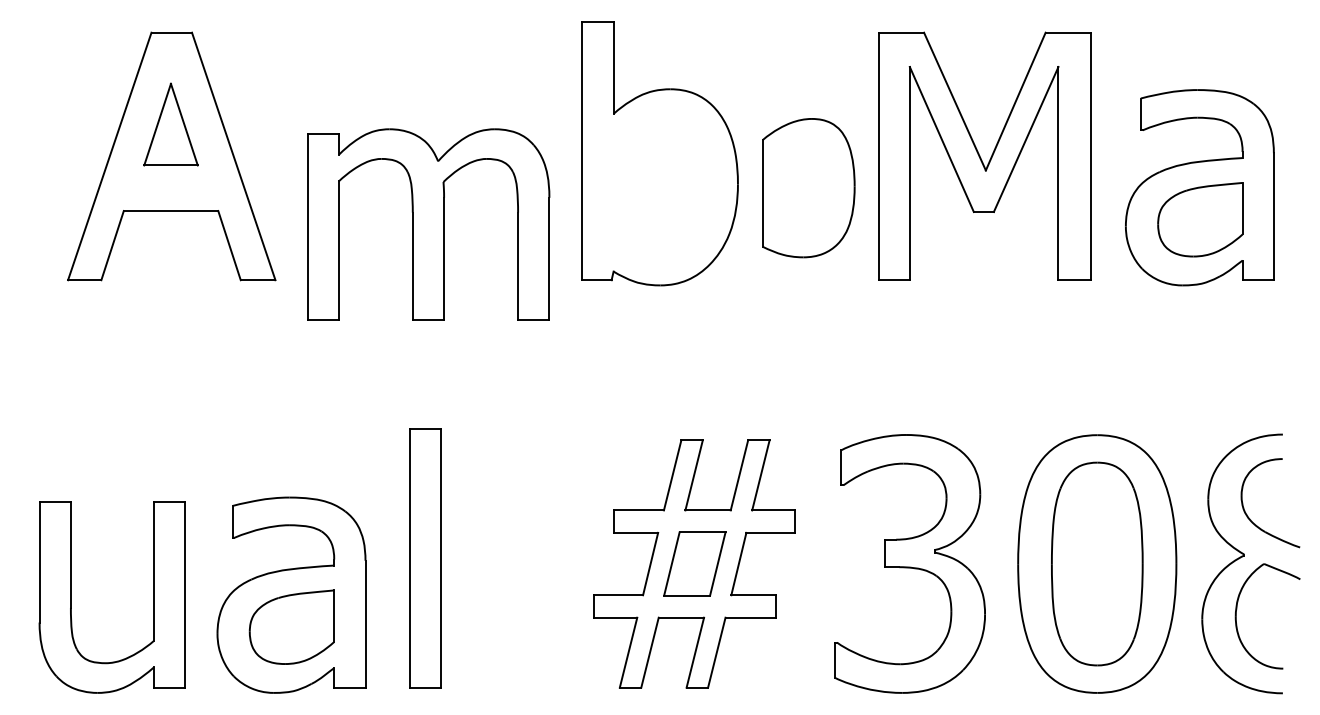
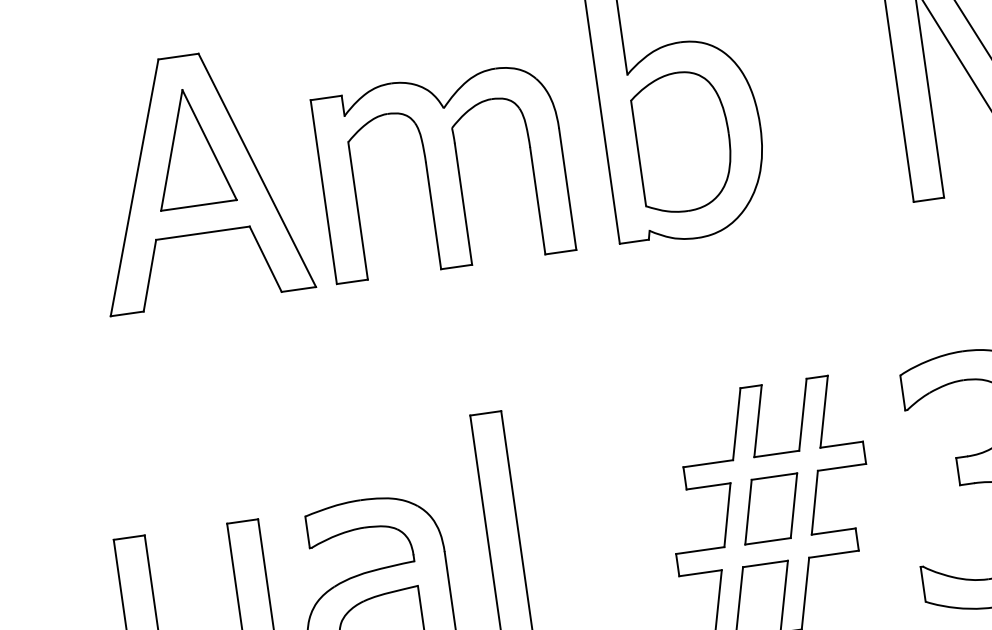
part: (170, 124) -> (190, 147), size x1.43
part: (808, 188) -> (683, 142), moved
part: (428, 224) -> (443, 172), moved

